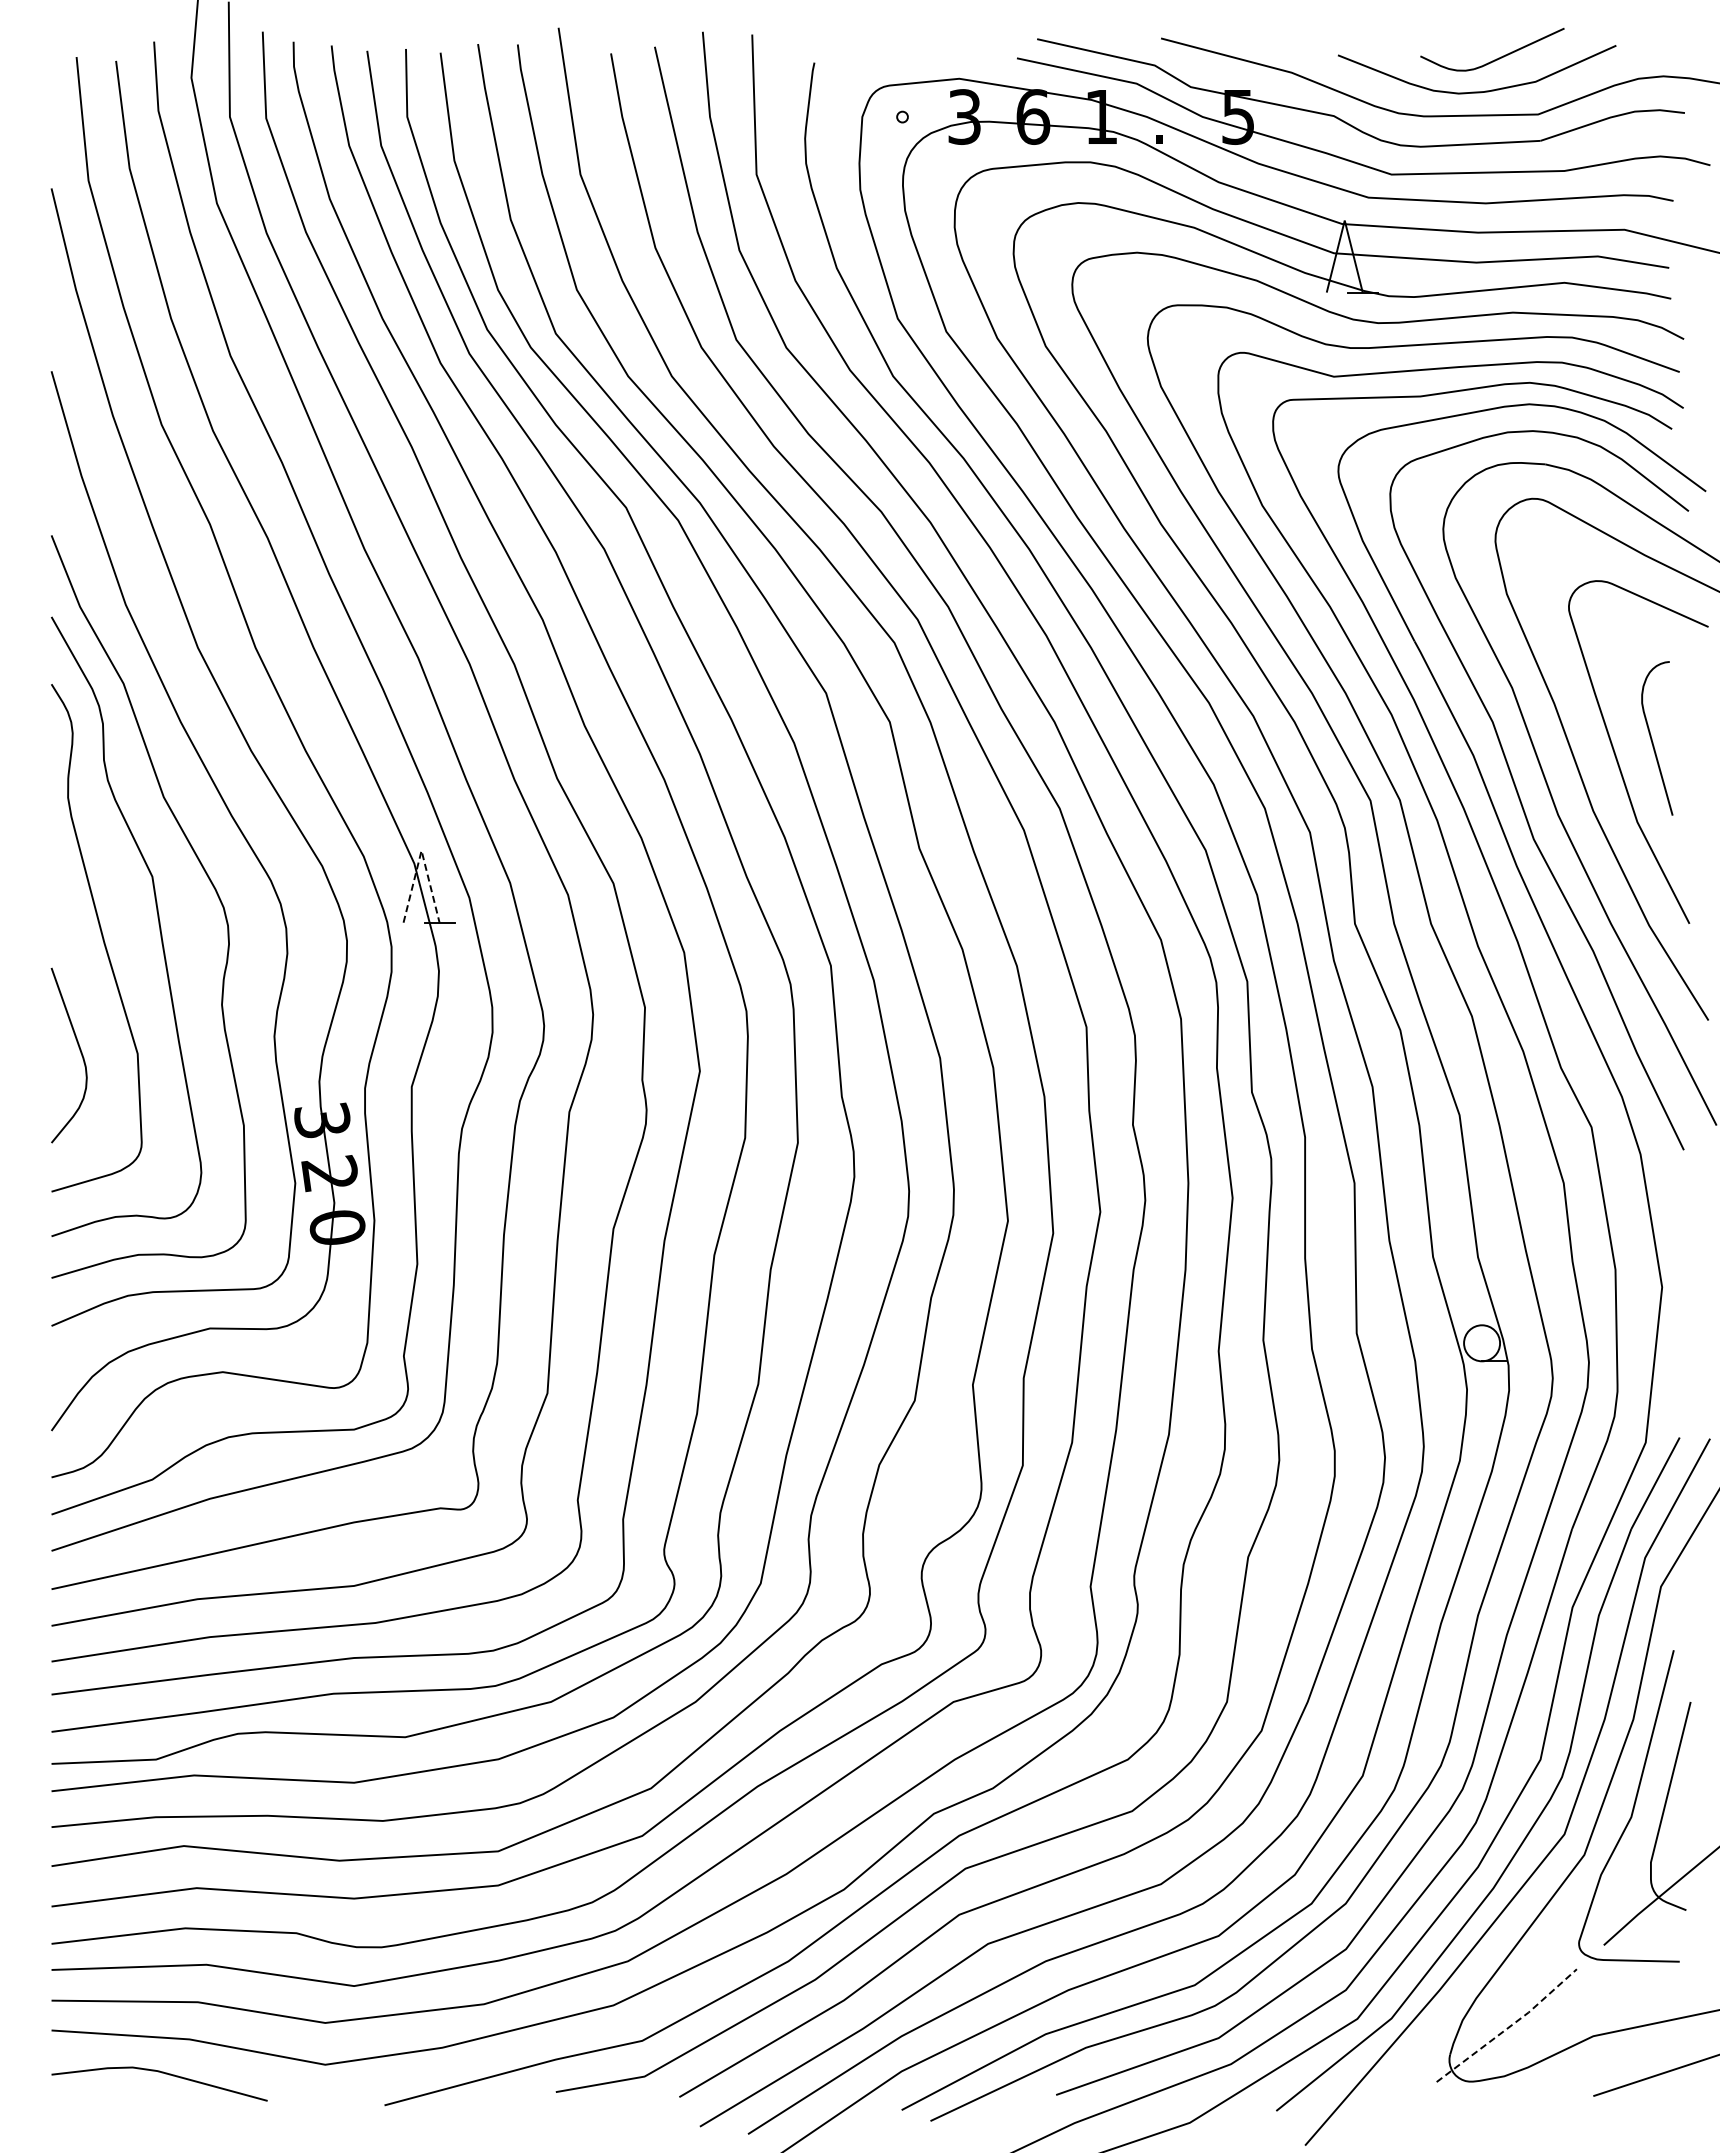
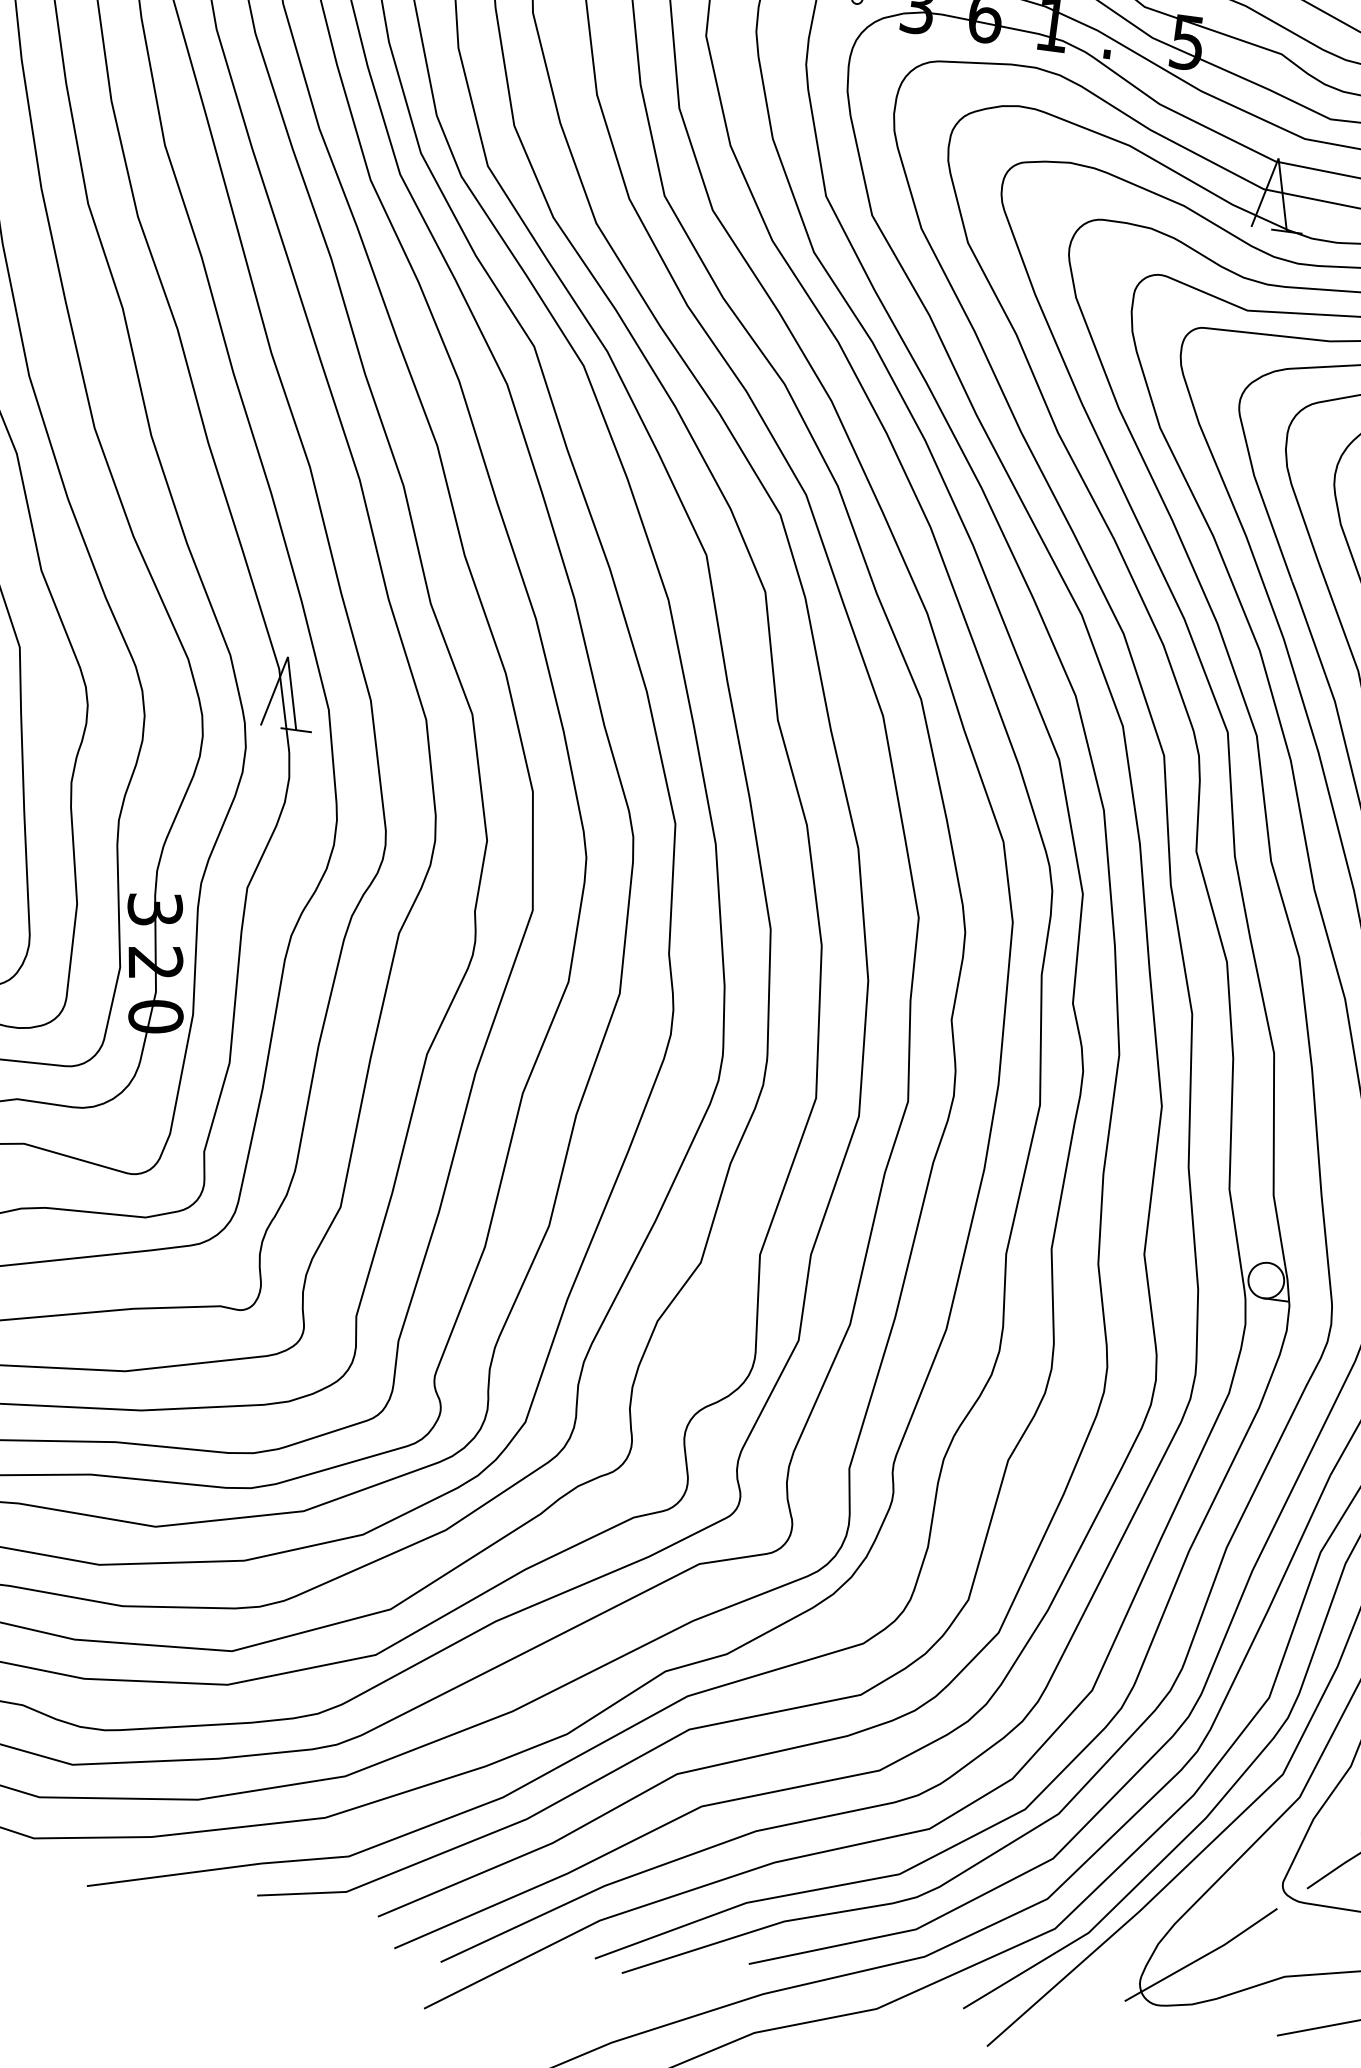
line: (421, 850) -> (287, 656), dashed -> solid
line: (1508, 2027) -> (1202, 1957), dashed -> solid

